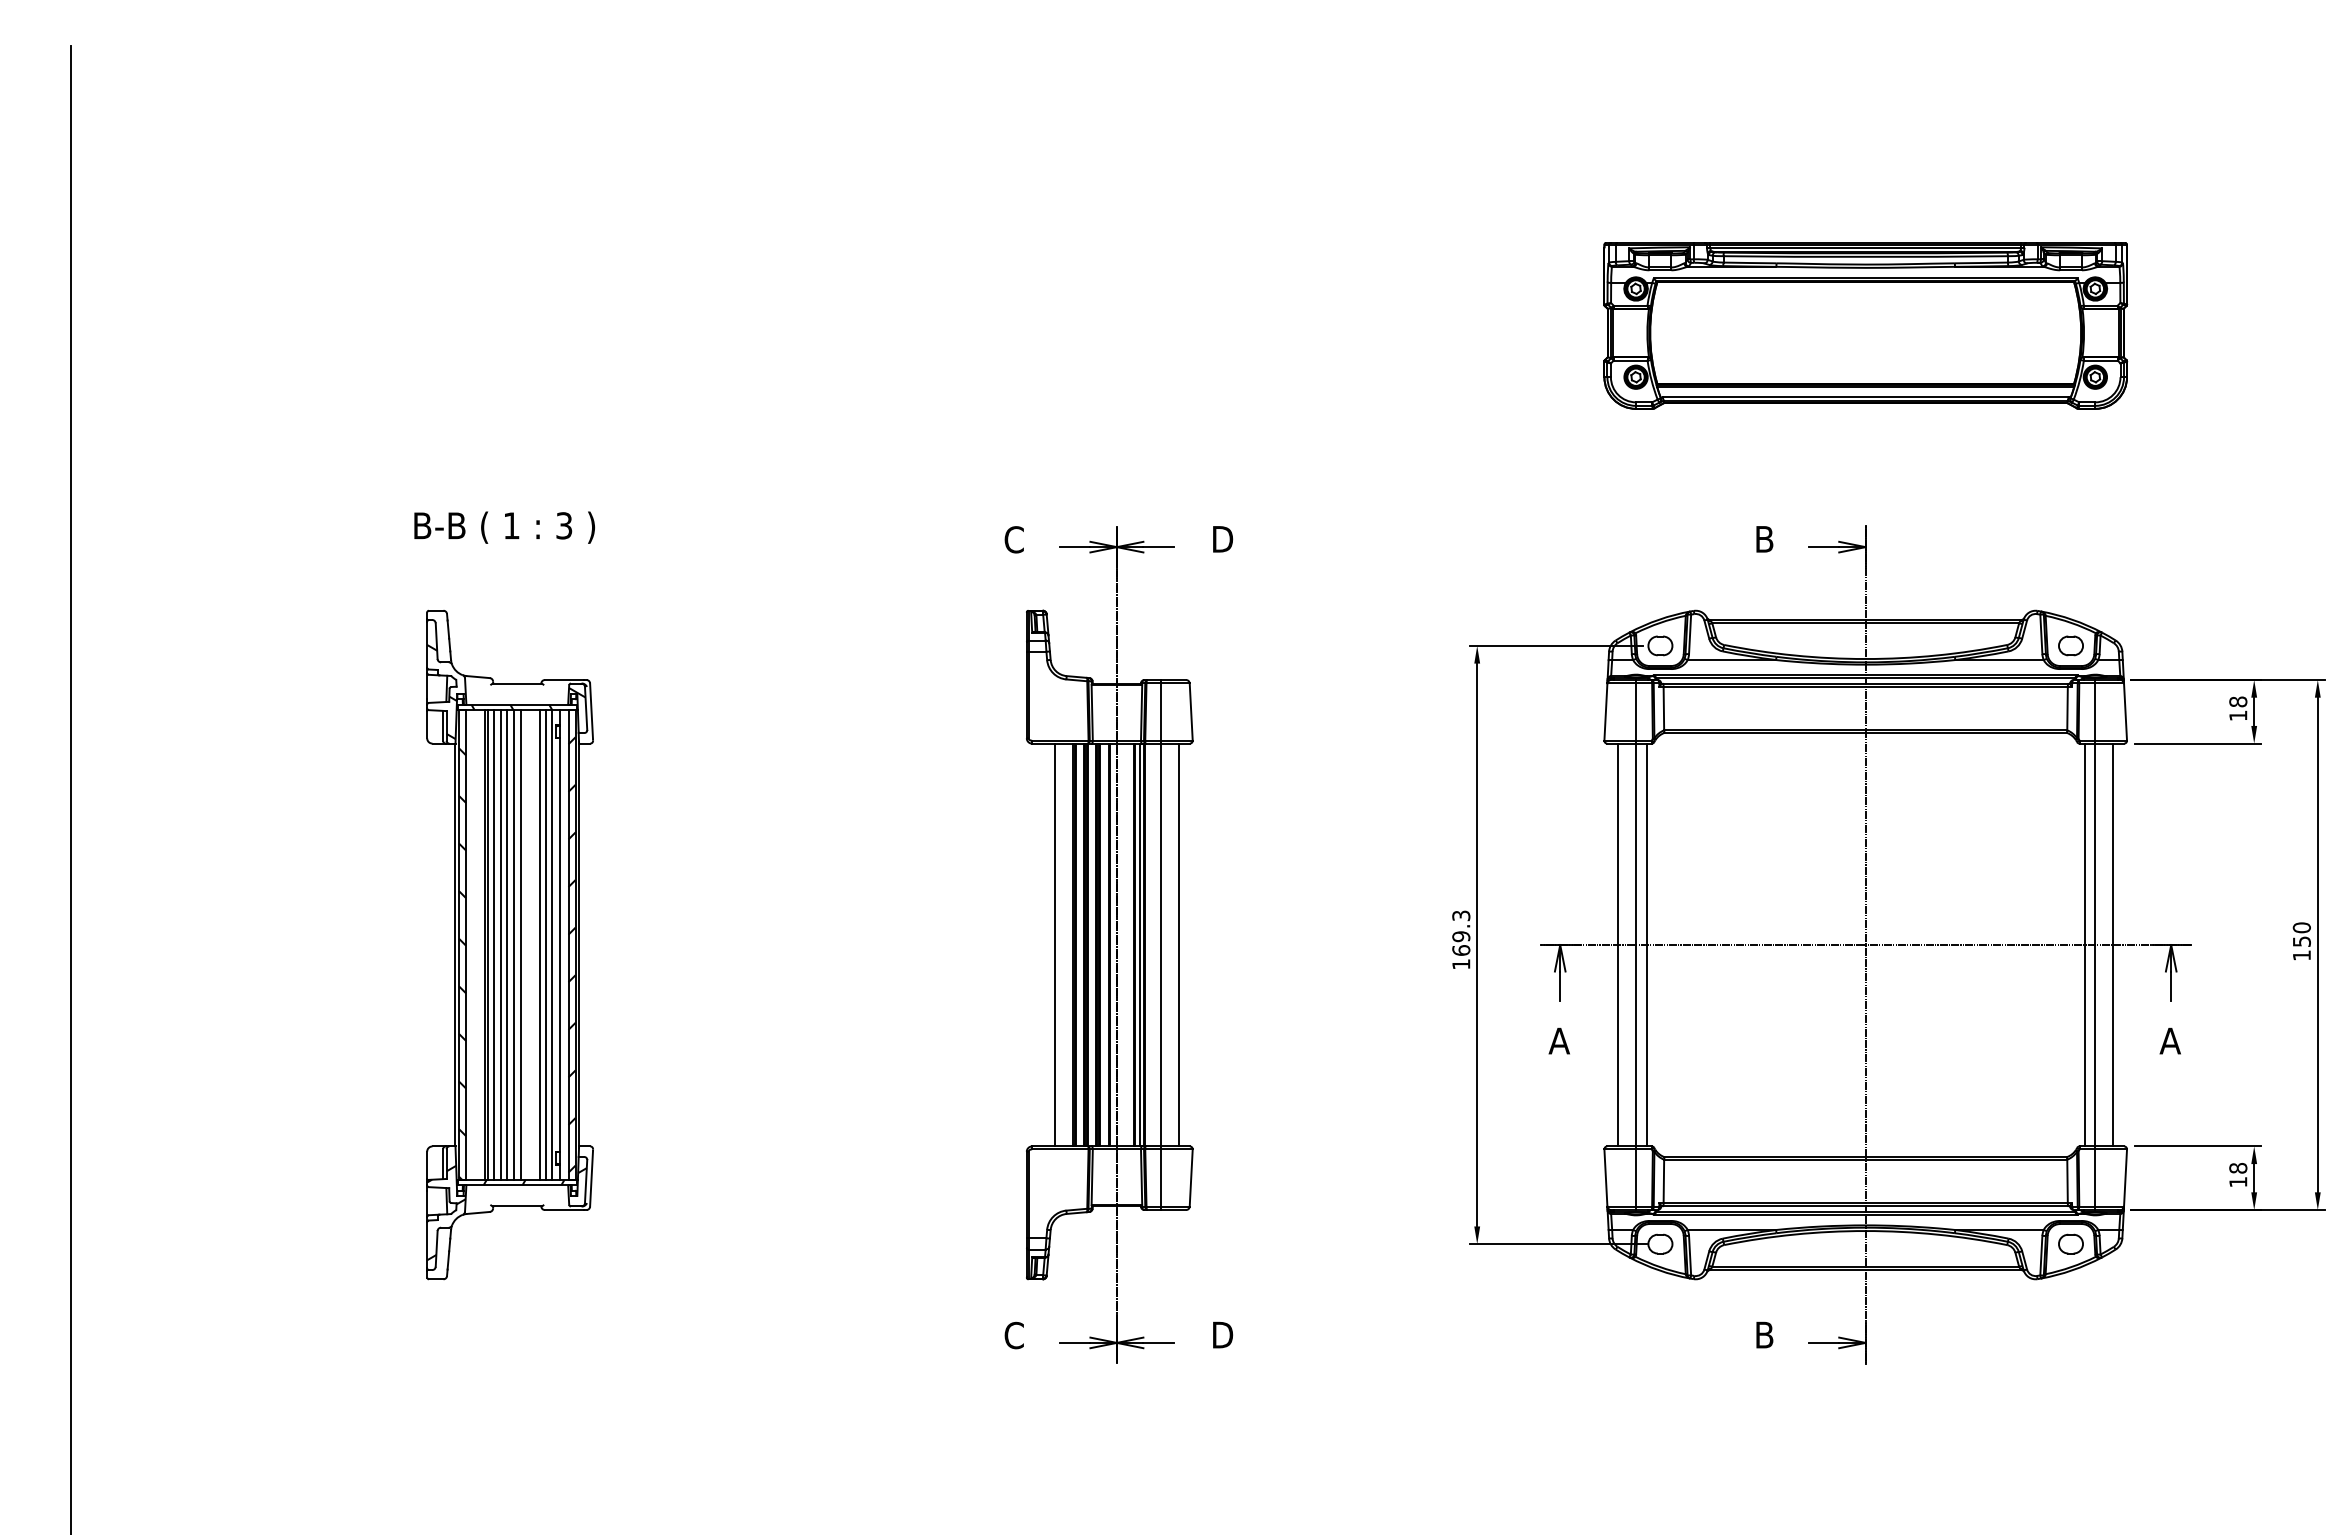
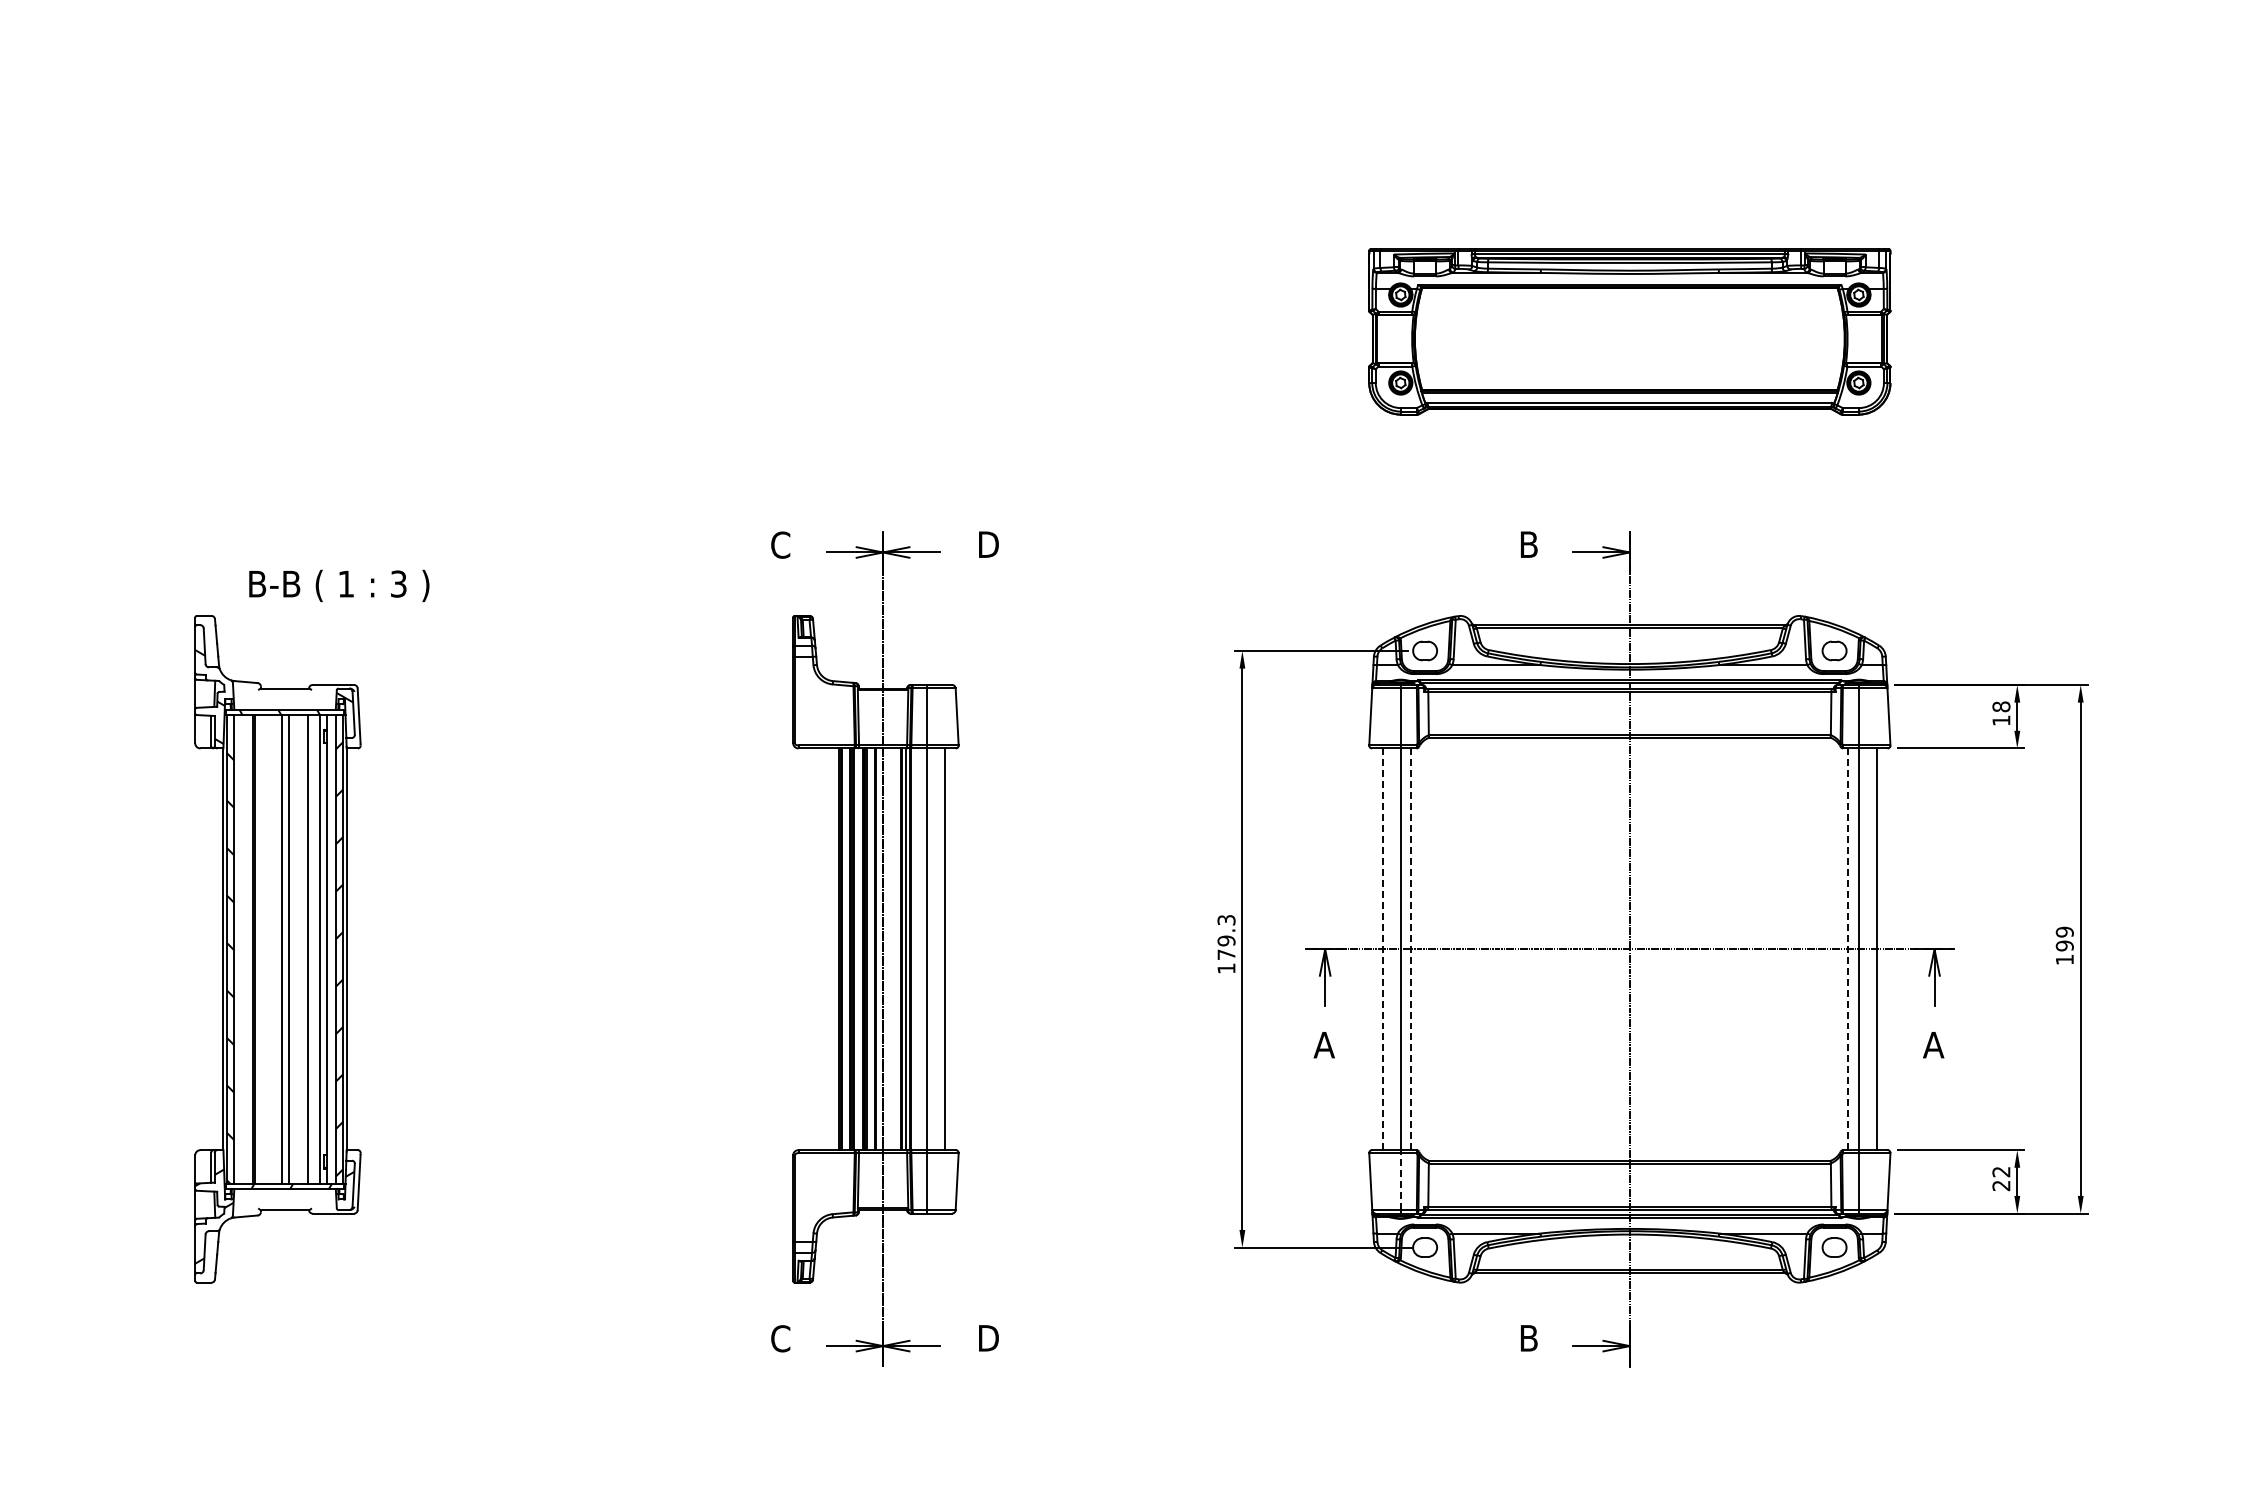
text: (504, 527) -> (339, 585), moved
text: (2301, 934) -> (2064, 938), 150 -> 199
line: (493, 944) -> (261, 948), removed
line: (501, 944) -> (269, 948), removed
line: (507, 944) -> (275, 948), removed
line: (545, 944) -> (313, 948), removed
line: (1055, 944) -> (821, 948), removed
line: (1618, 944) -> (1383, 948), solid -> dashed
line: (1646, 944) -> (1411, 948), solid -> dashed
line: (2084, 944) -> (1848, 948), solid -> dashed
text: (1461, 950) -> (1226, 954), 169.3 -> 179.3
text: (2238, 1174) -> (2001, 1178), 18 -> 22
line: (1636, 1178) -> (1401, 1182), solid -> dashed

